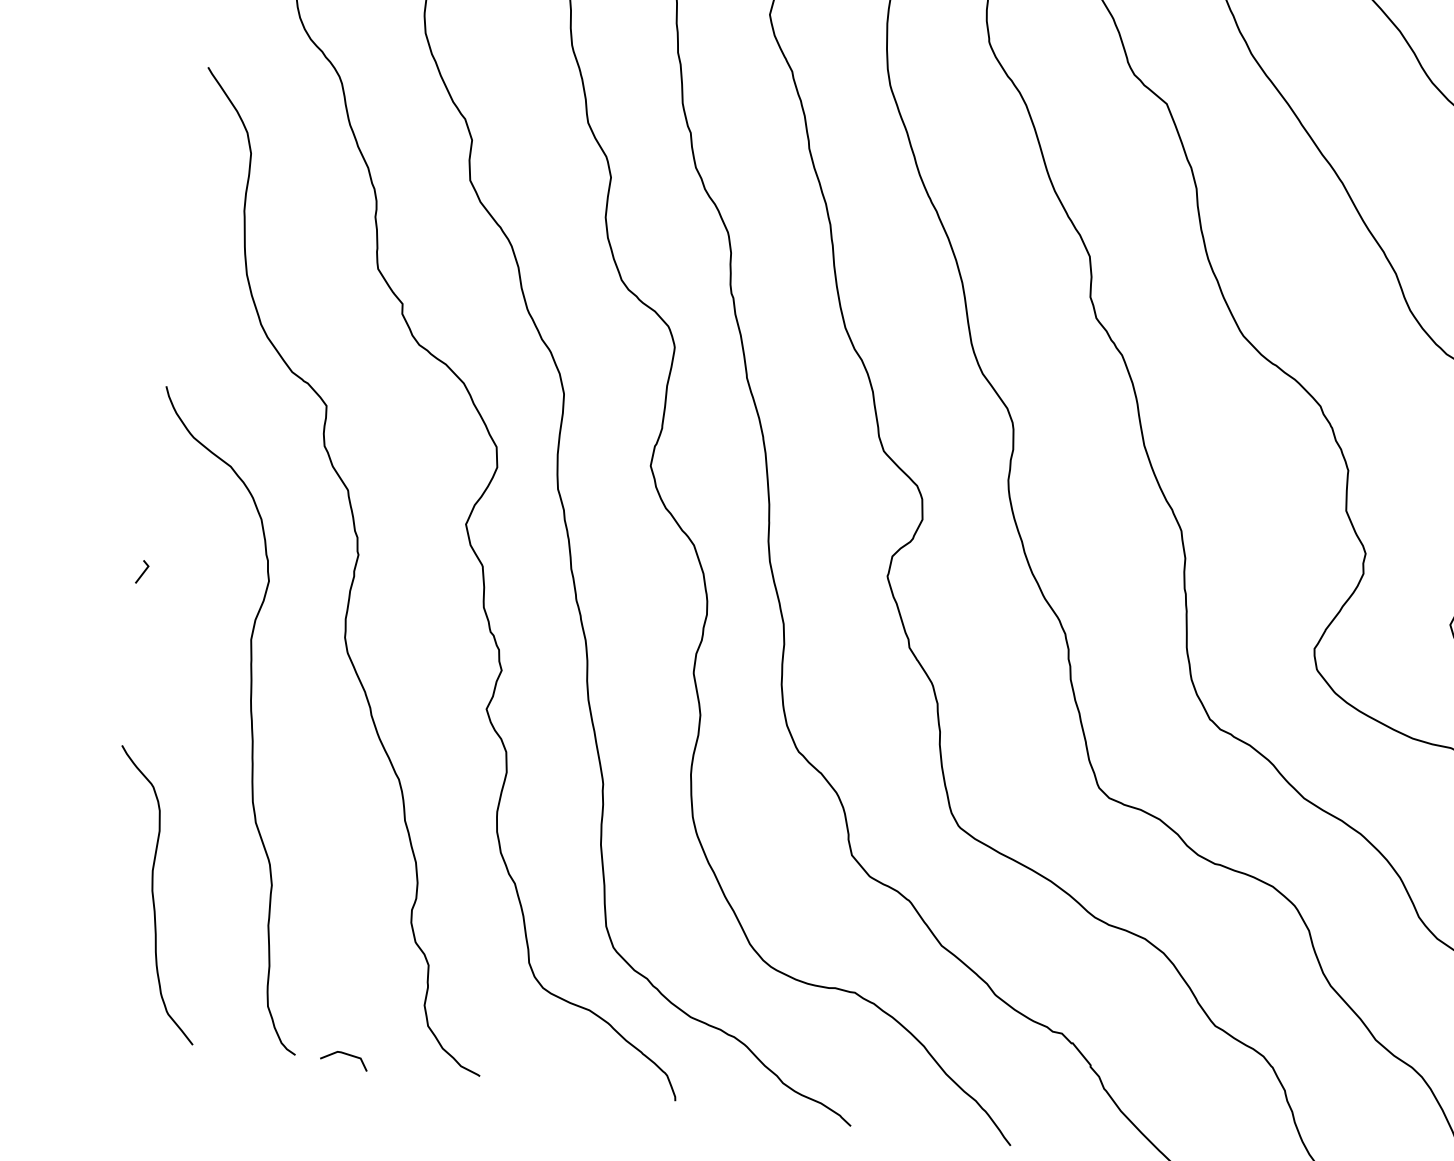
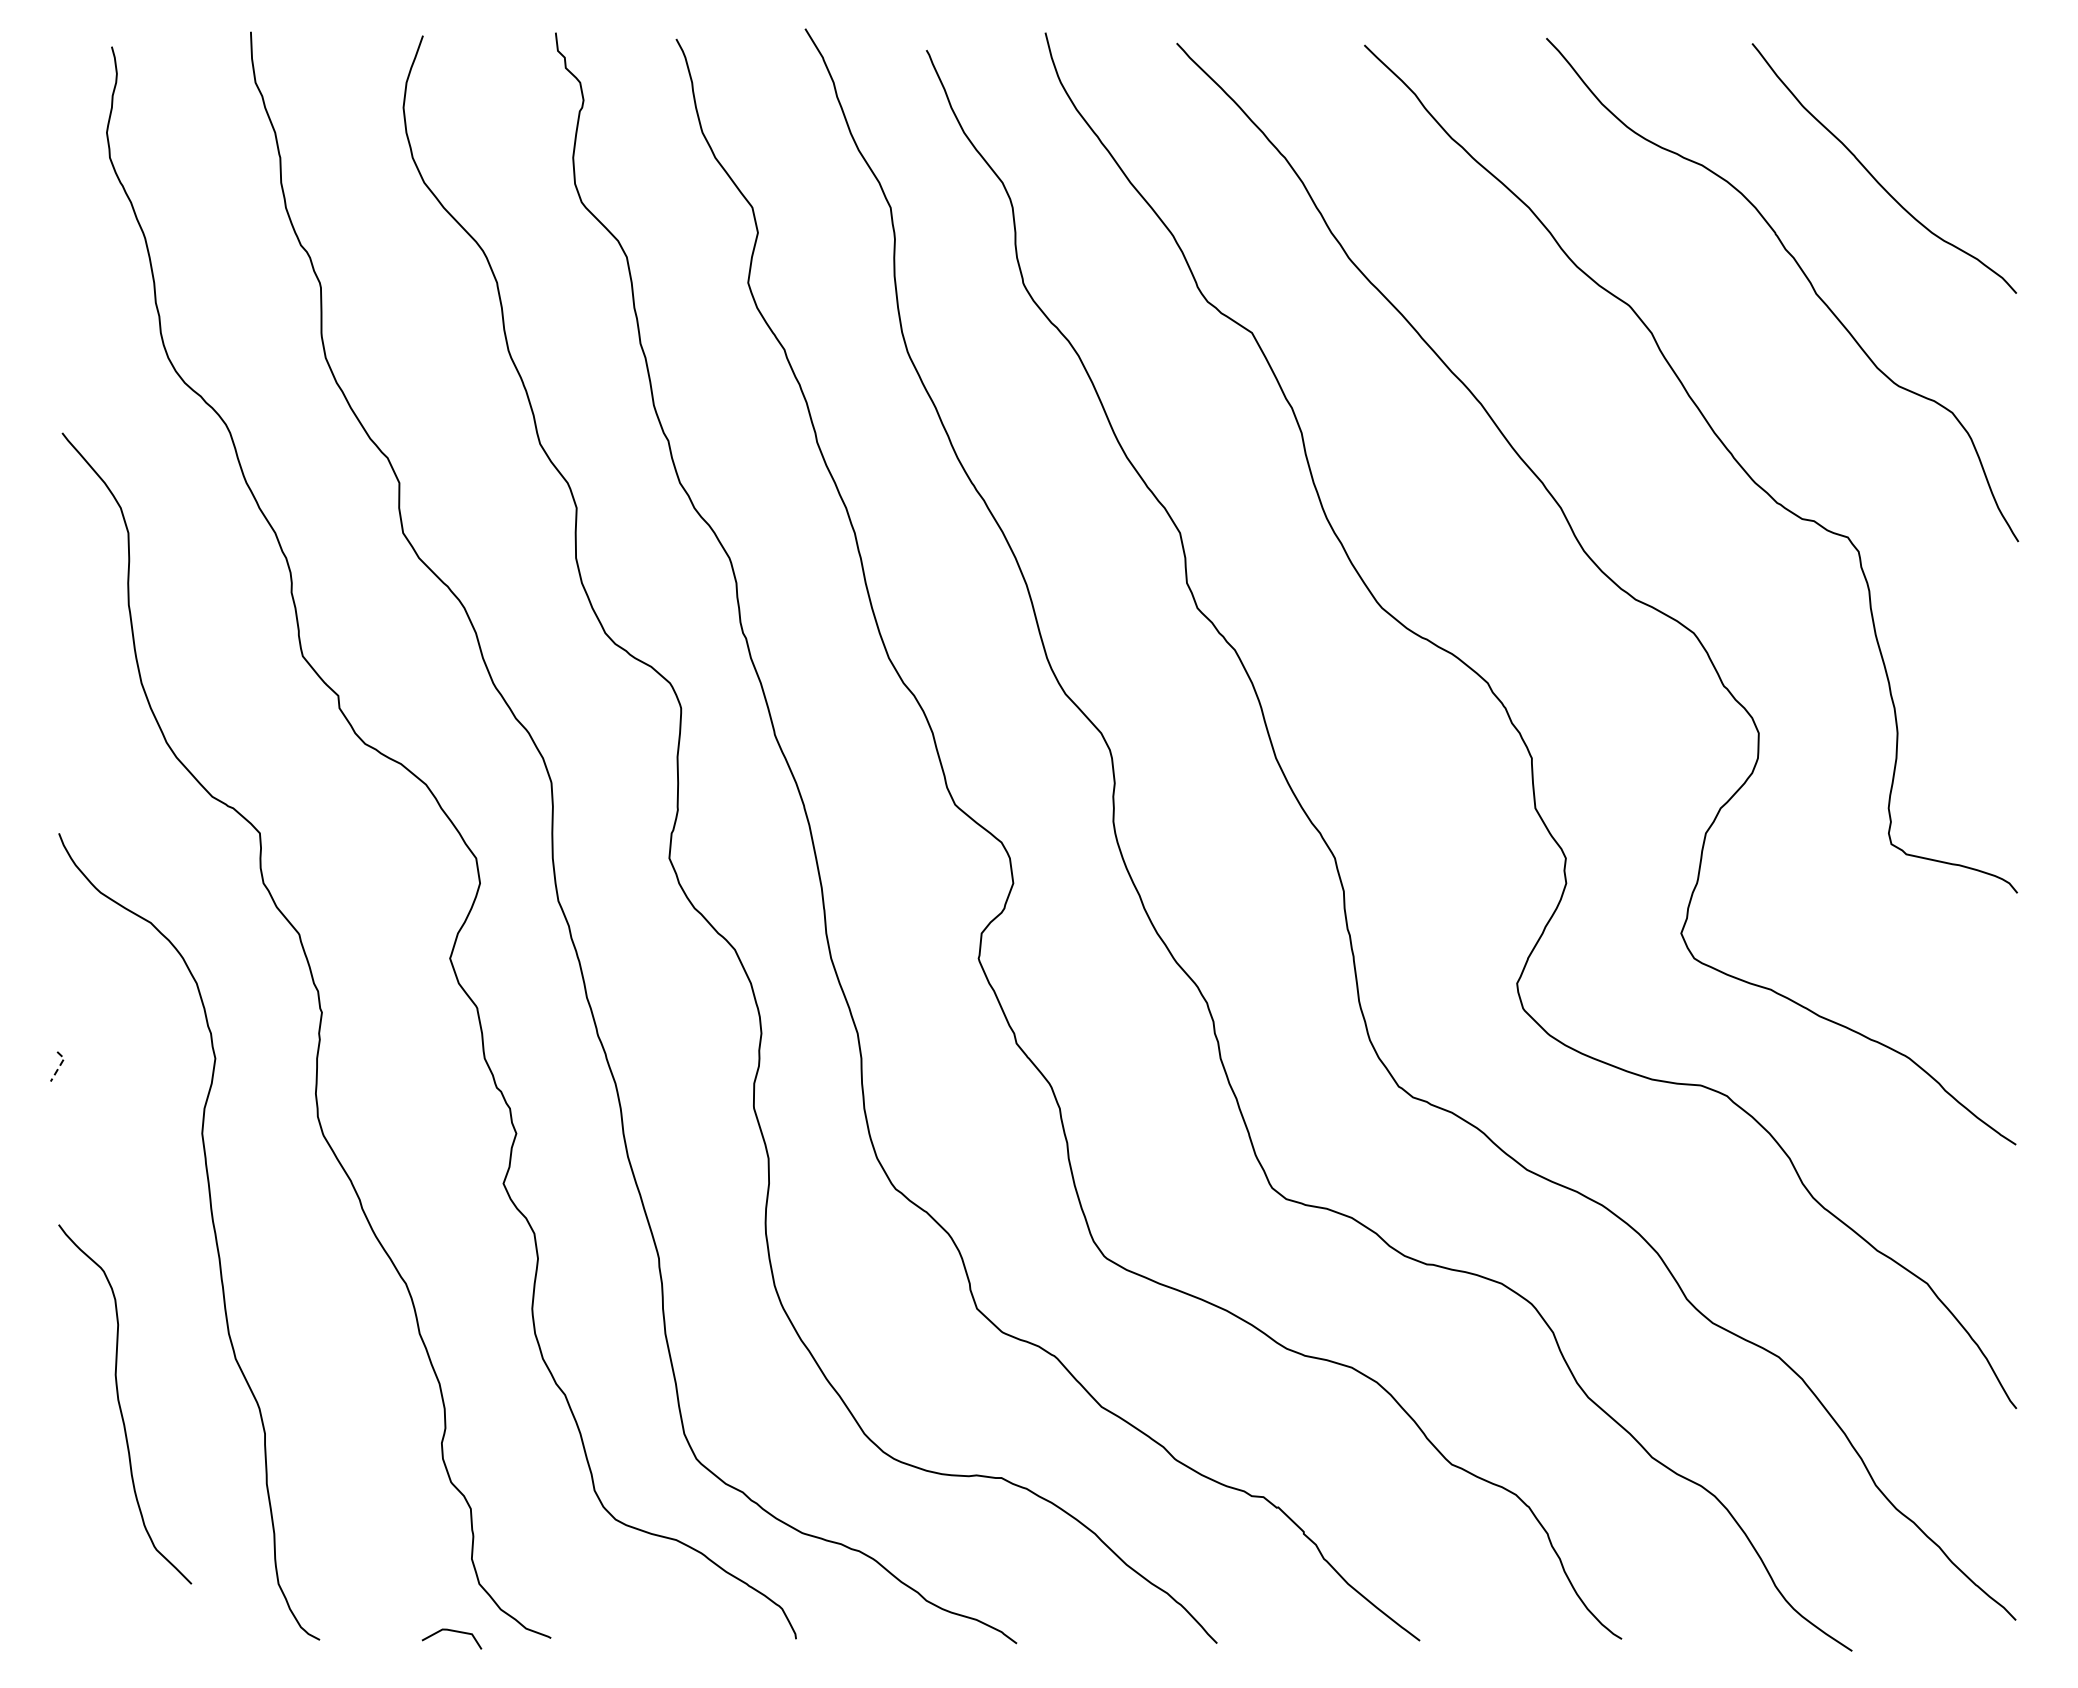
line: (144, 571) -> (60, 1065), solid -> dashed
curve: (153, 894) -> (120, 1404), moved
line: (344, 1054) -> (451, 1631), moved

